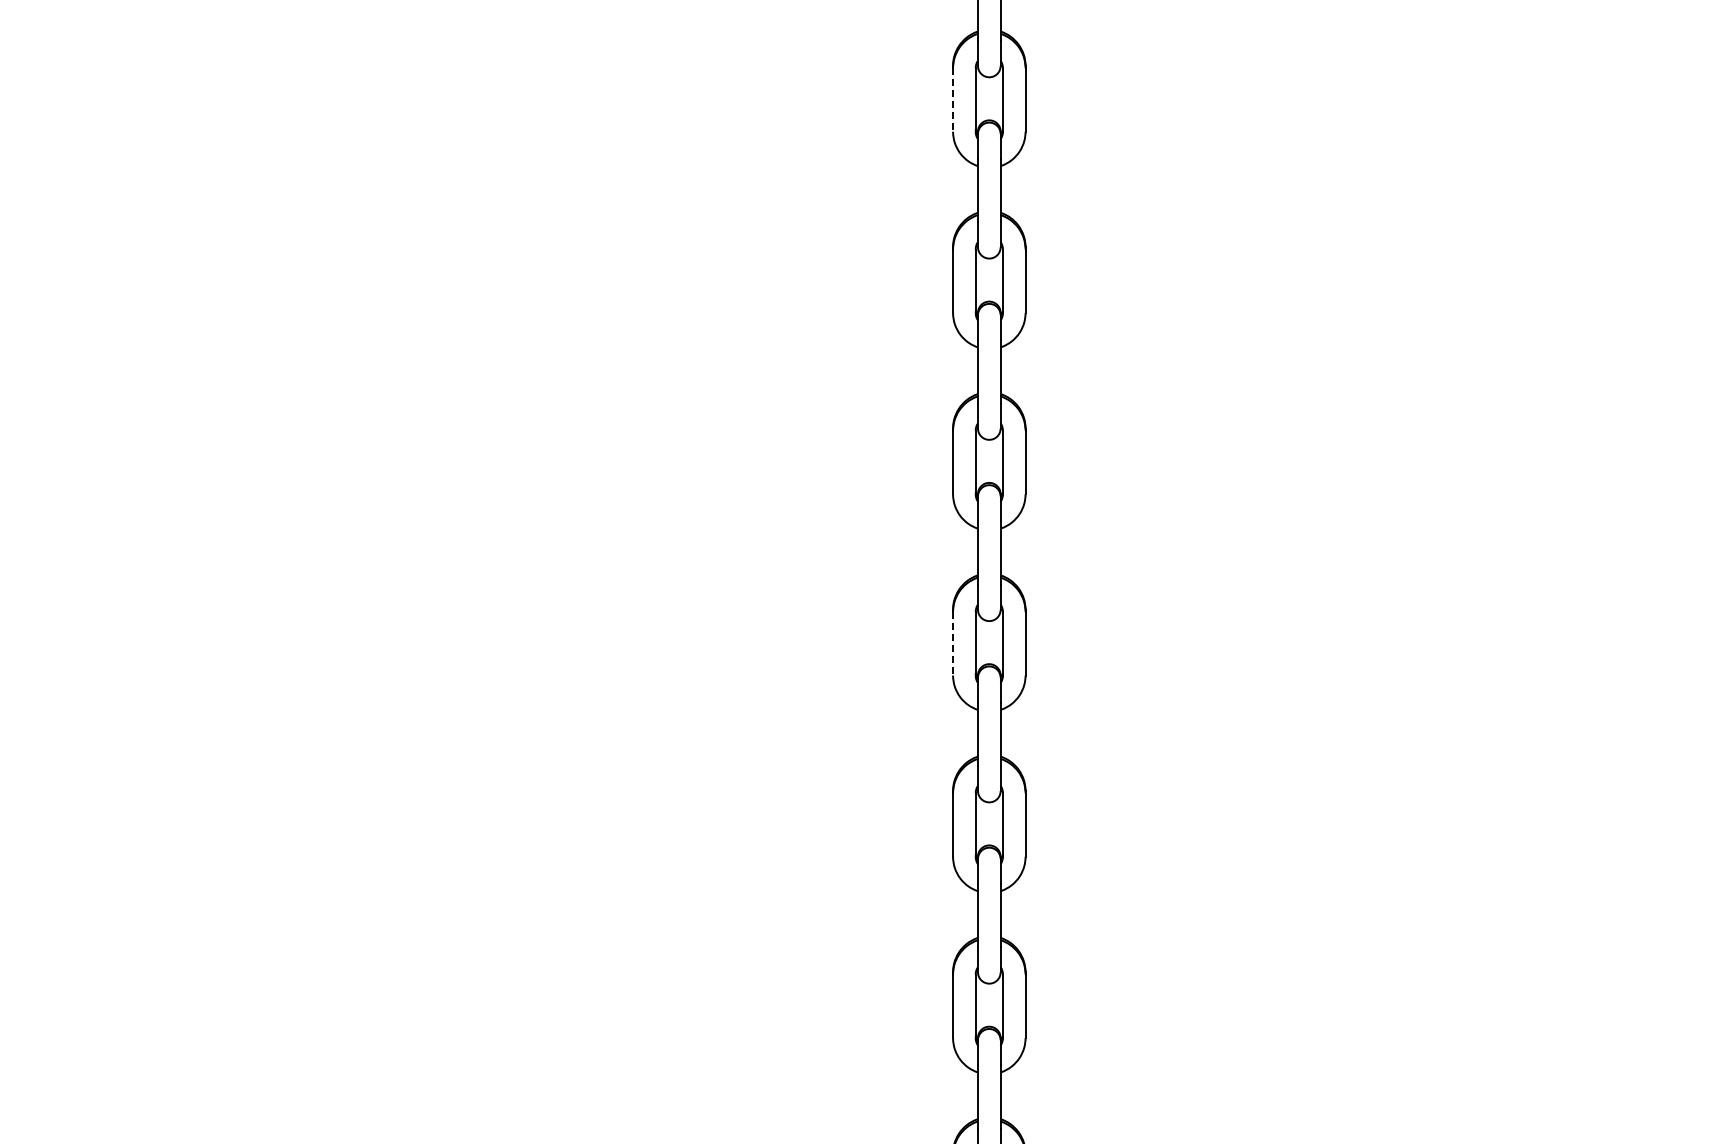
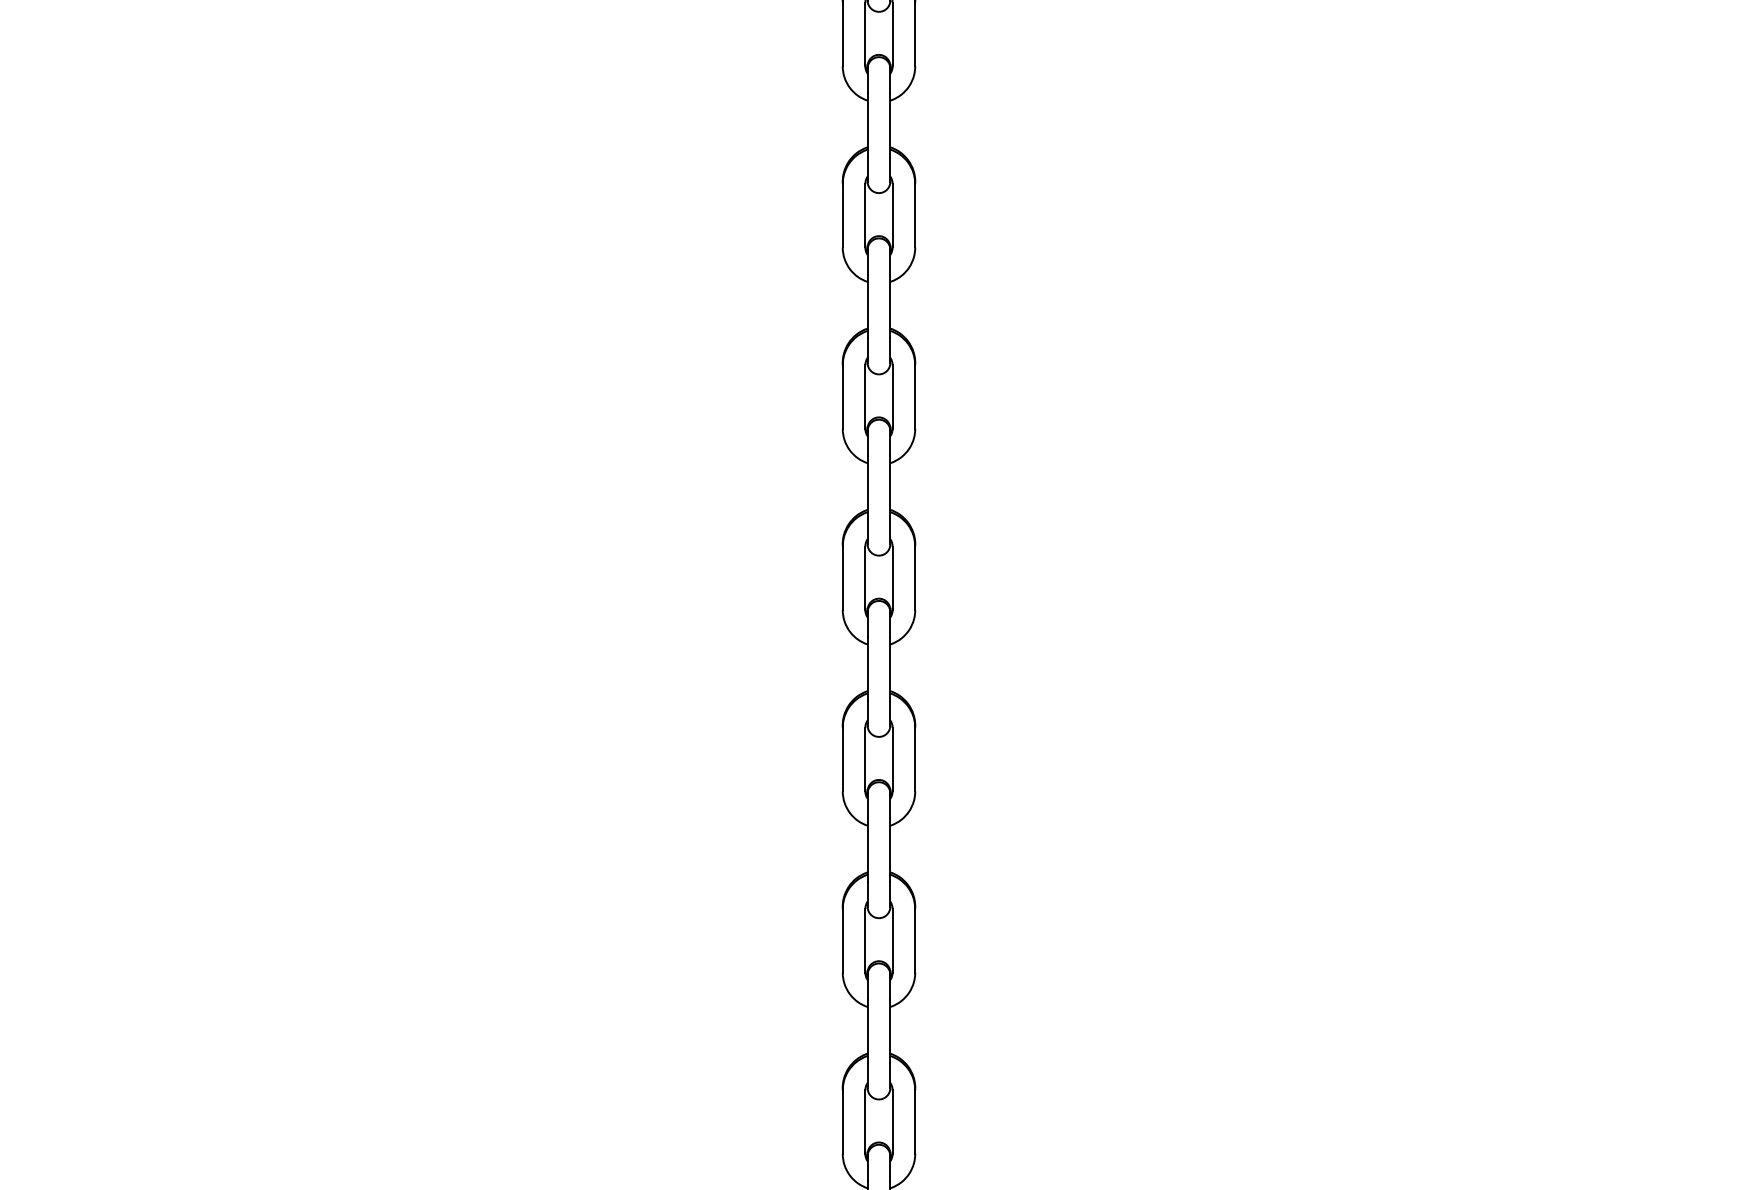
line: (952, 99) -> (842, 215), dashed -> solid
line: (952, 643) -> (842, 759), dashed -> solid

